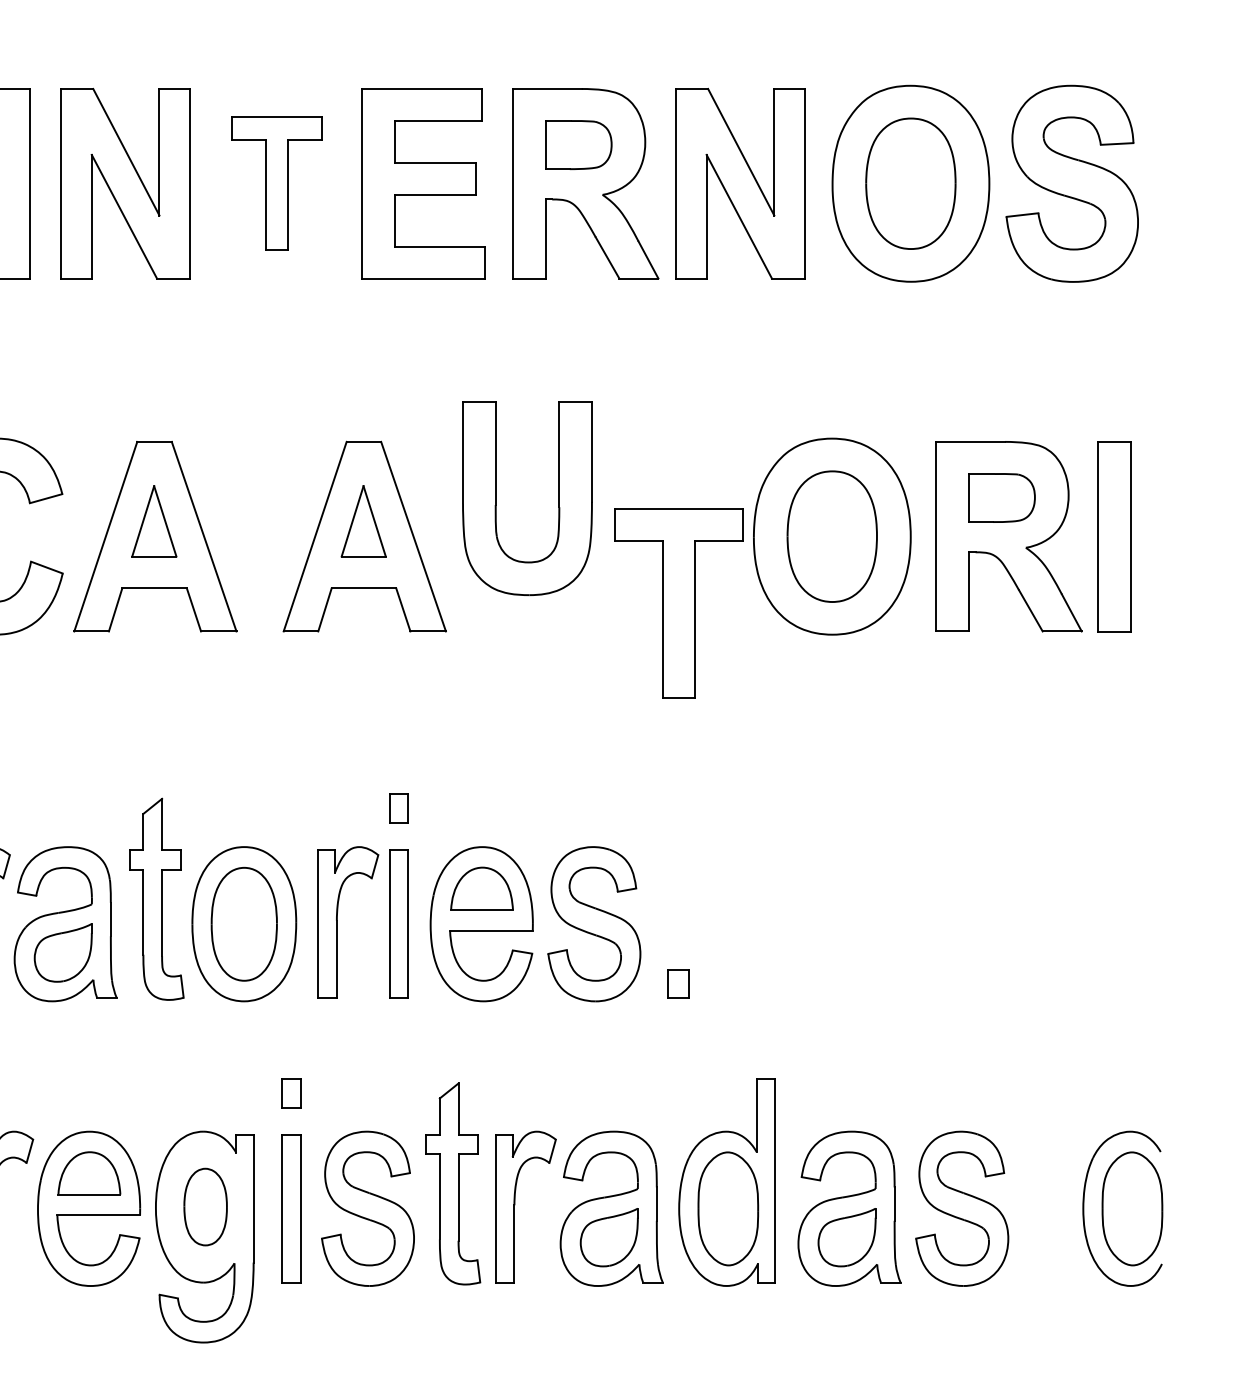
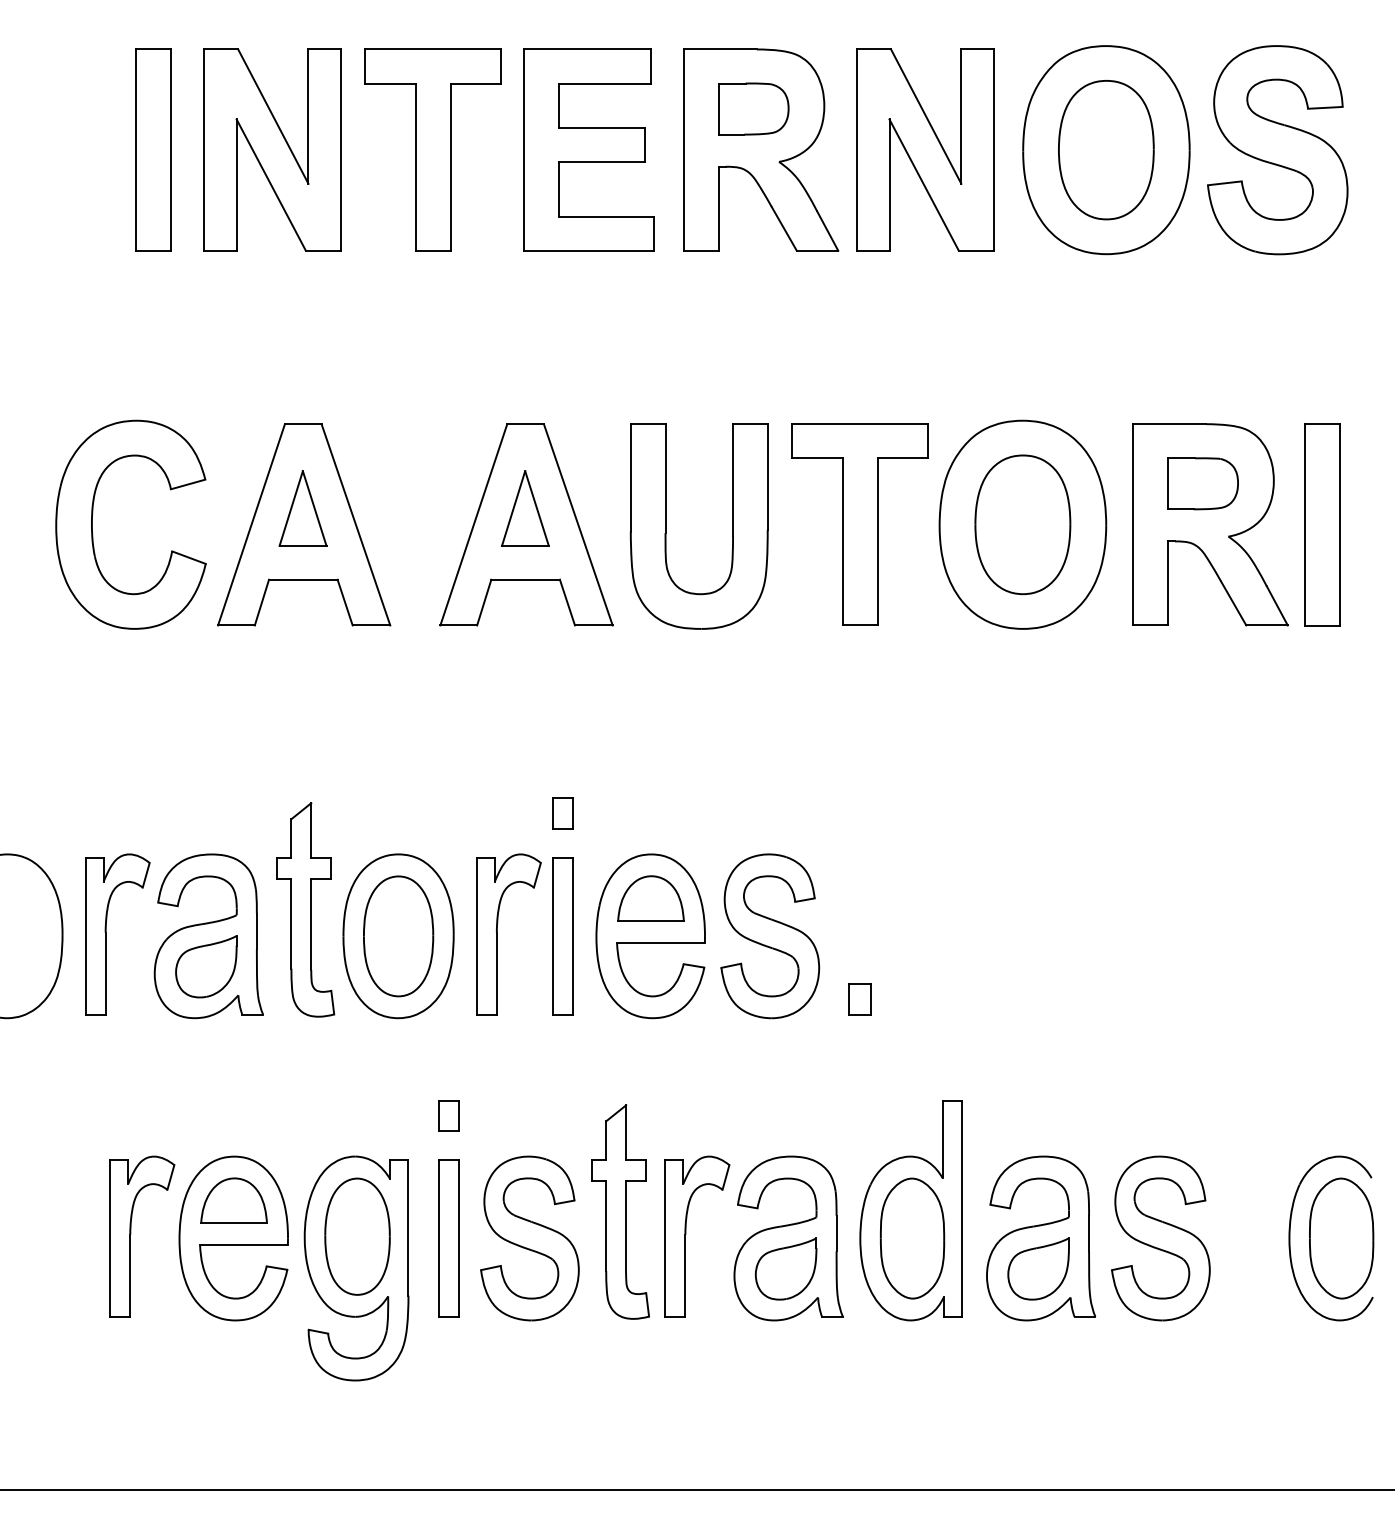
part: (276, 183) -> (432, 149), size x1.43
part: (496, 498) -> (666, 526), moved
part: (678, 603) -> (859, 524), moved
part: (205, 1206) -> (357, 1236), size x1.43

